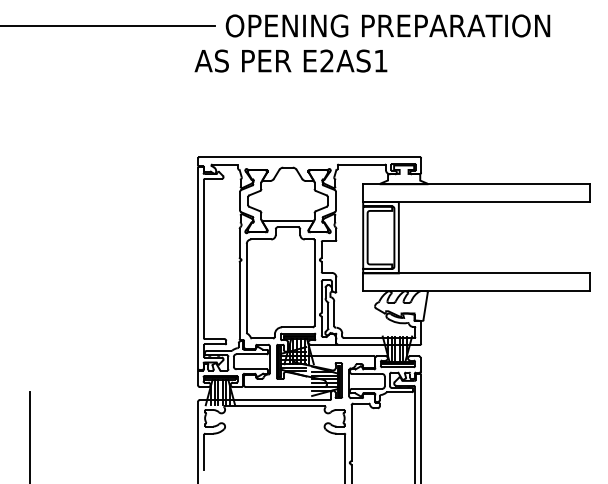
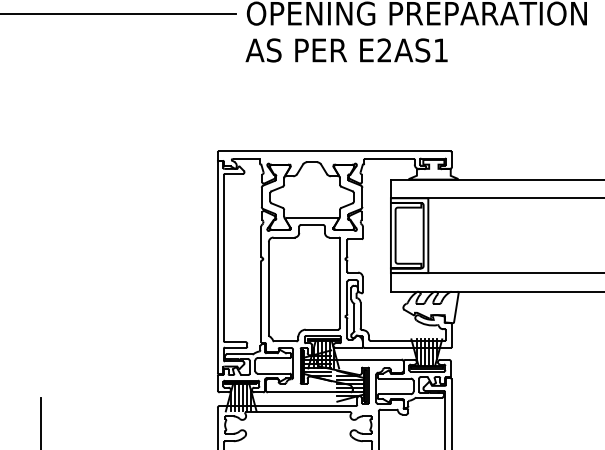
text: (290, 60) -> (346, 49), moved

